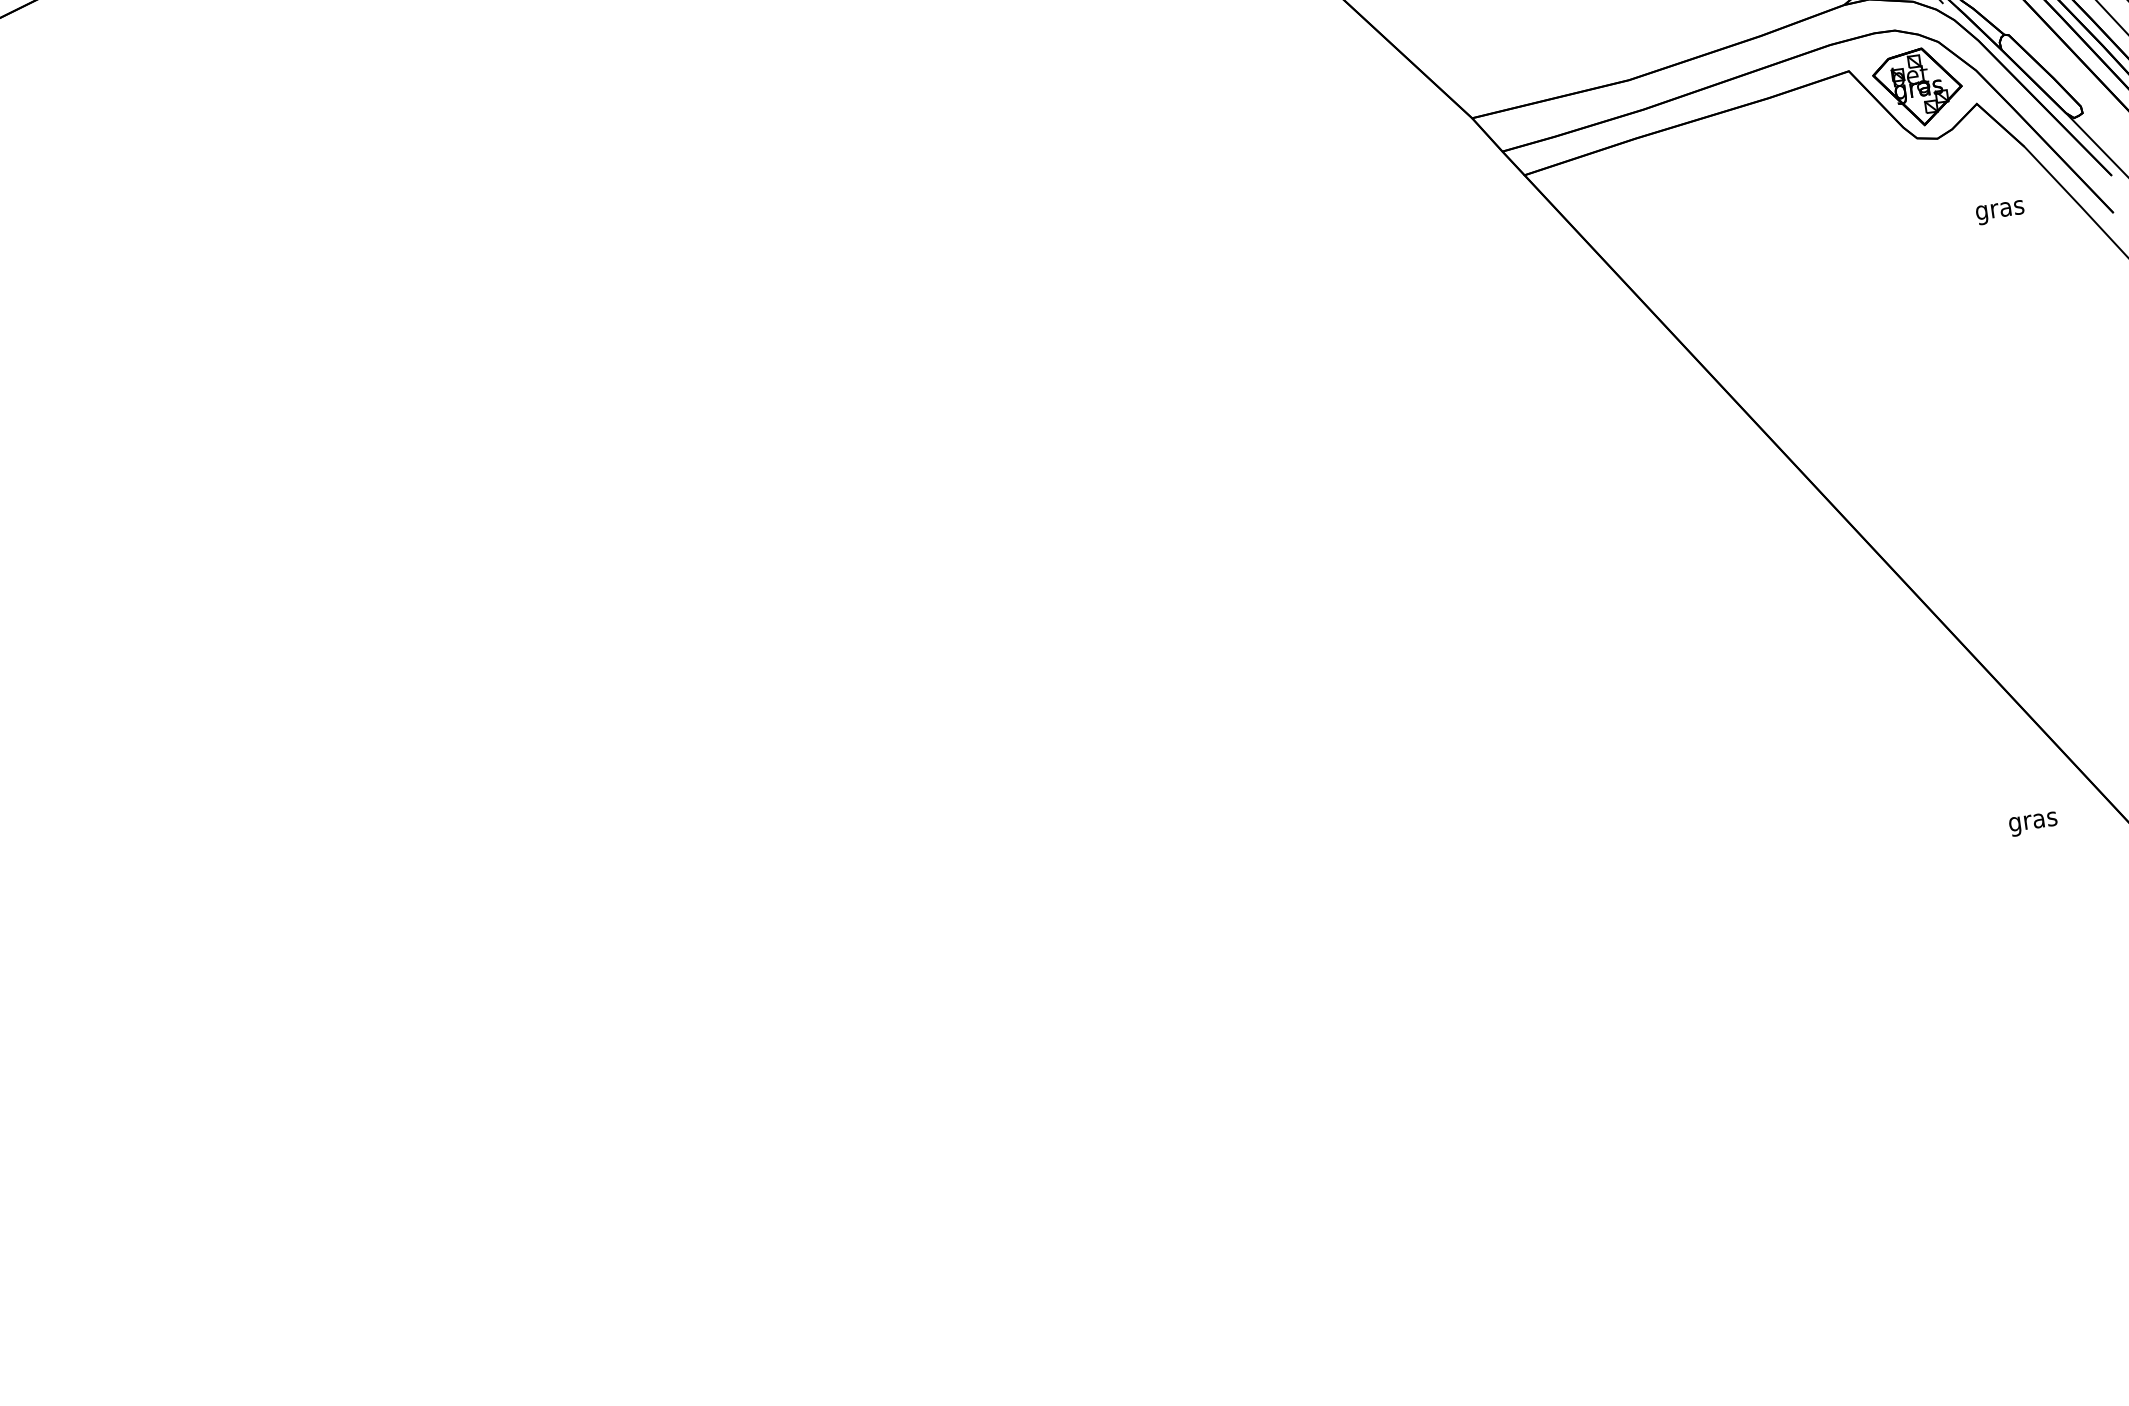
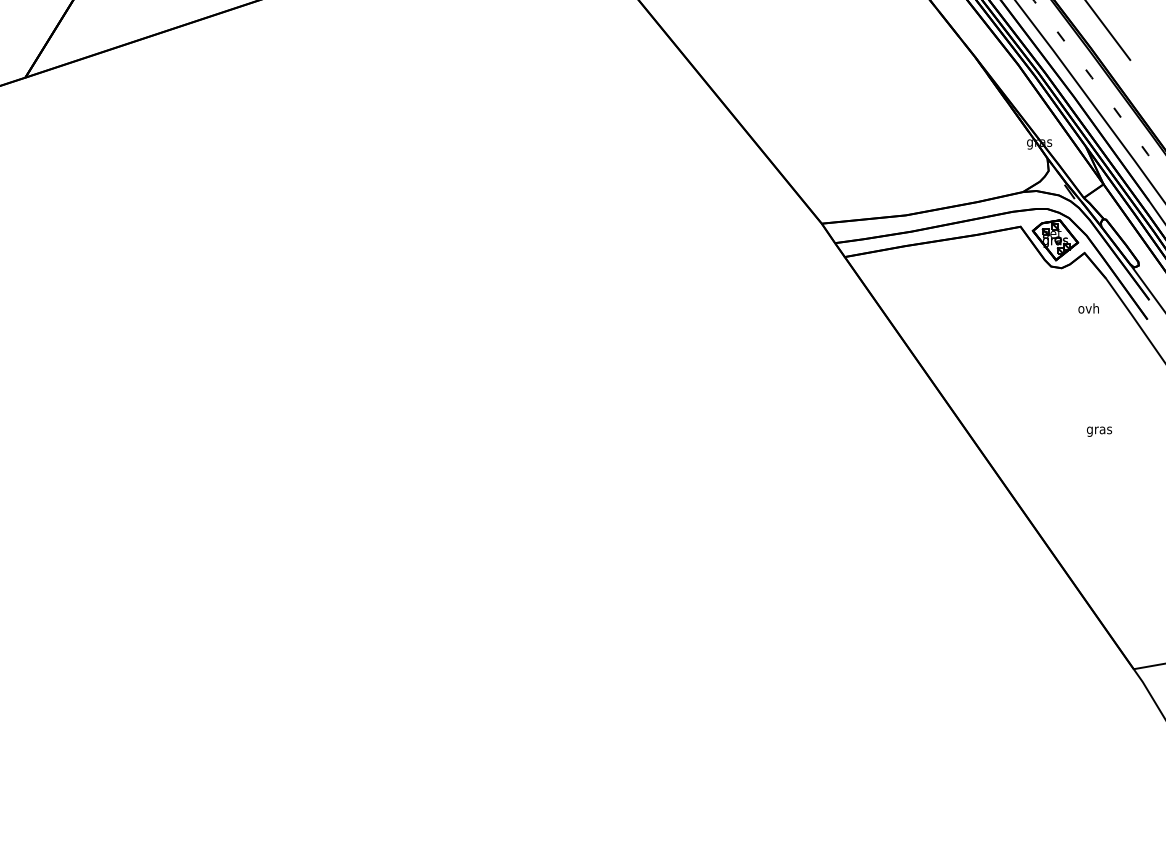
text: (1999, 209) -> (1088, 309), gras -> ovh
text: (2033, 823) -> (1099, 431), moved

